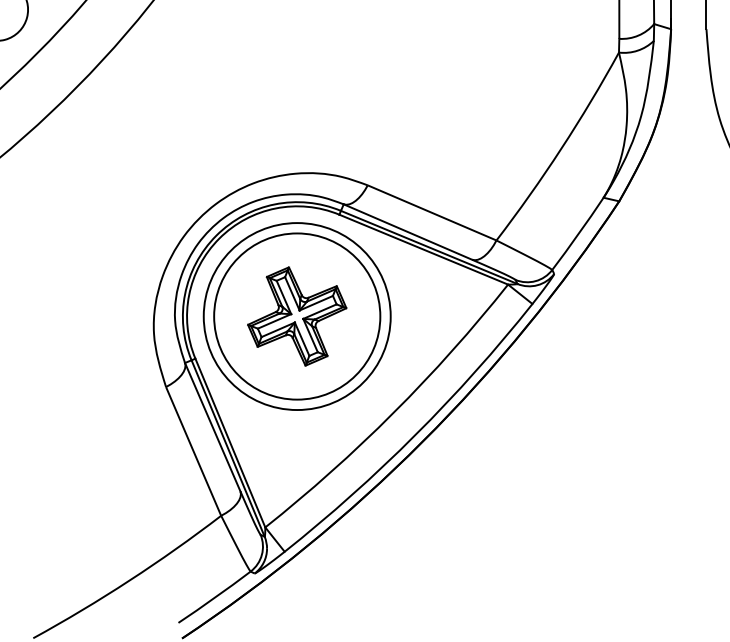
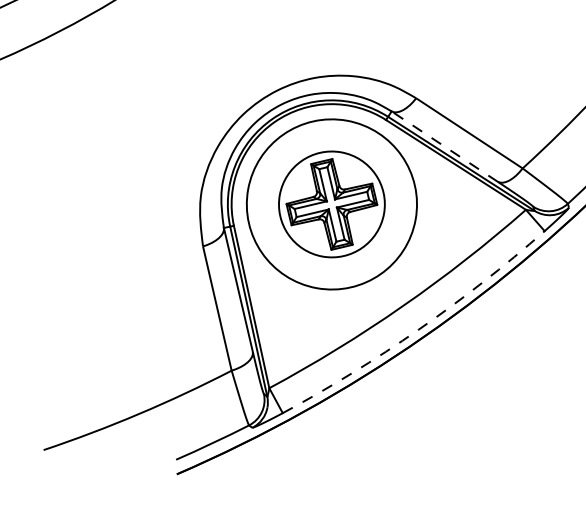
line: (407, 232) -> (444, 146), solid -> dashed
circle: (297, 316) -> (332, 204), size x0.7
arc: (415, 434) -> (418, 329), solid -> dashed

